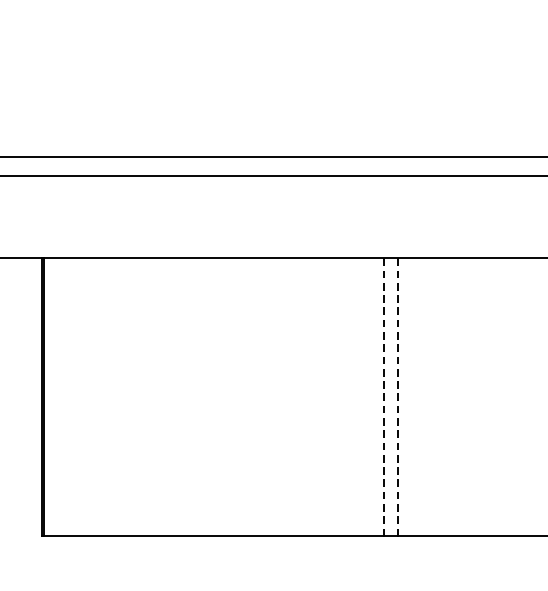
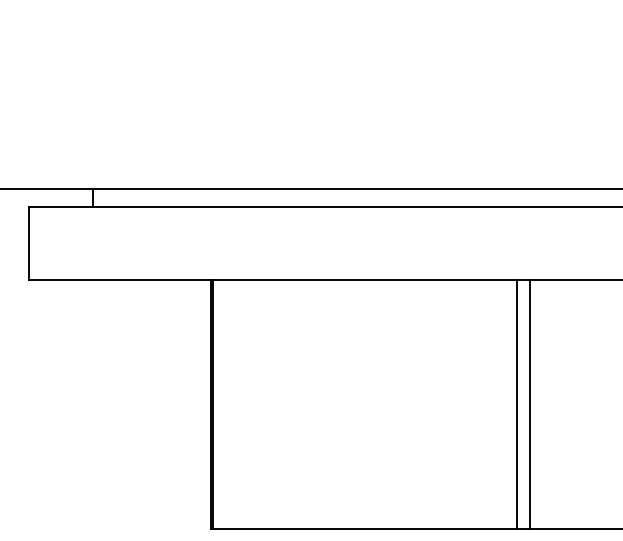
line: (384, 397) -> (517, 404), dashed -> solid
line: (398, 397) -> (530, 404), dashed -> solid

